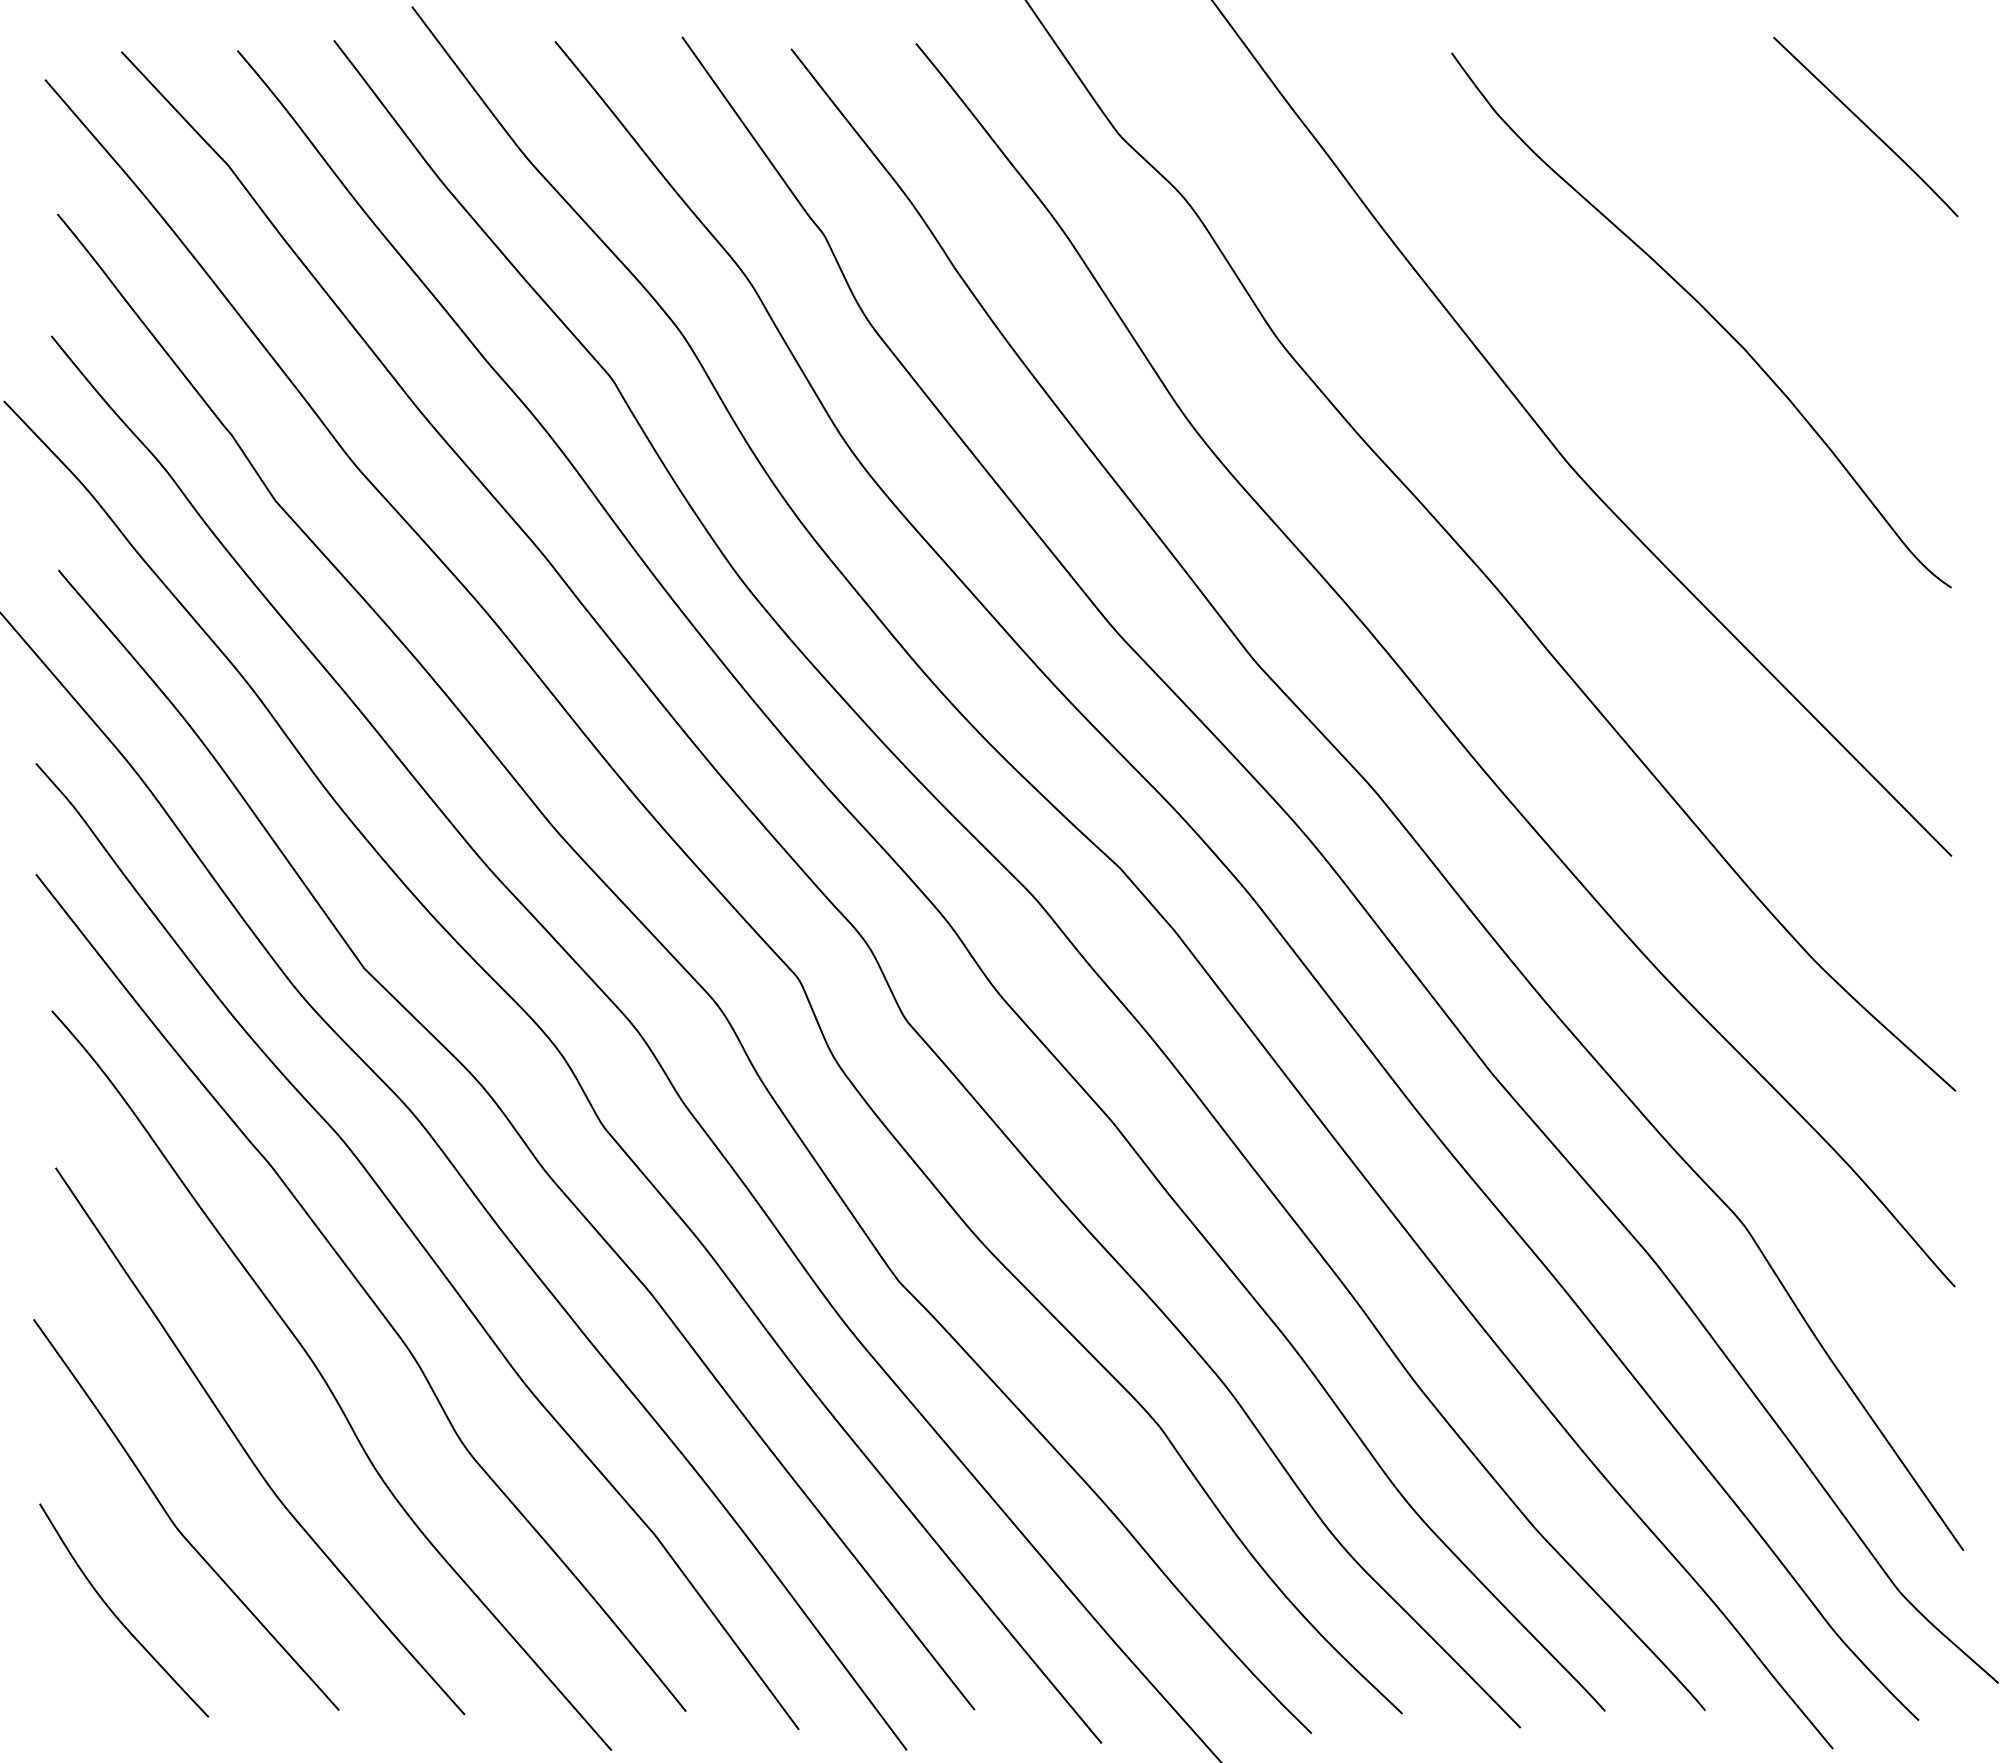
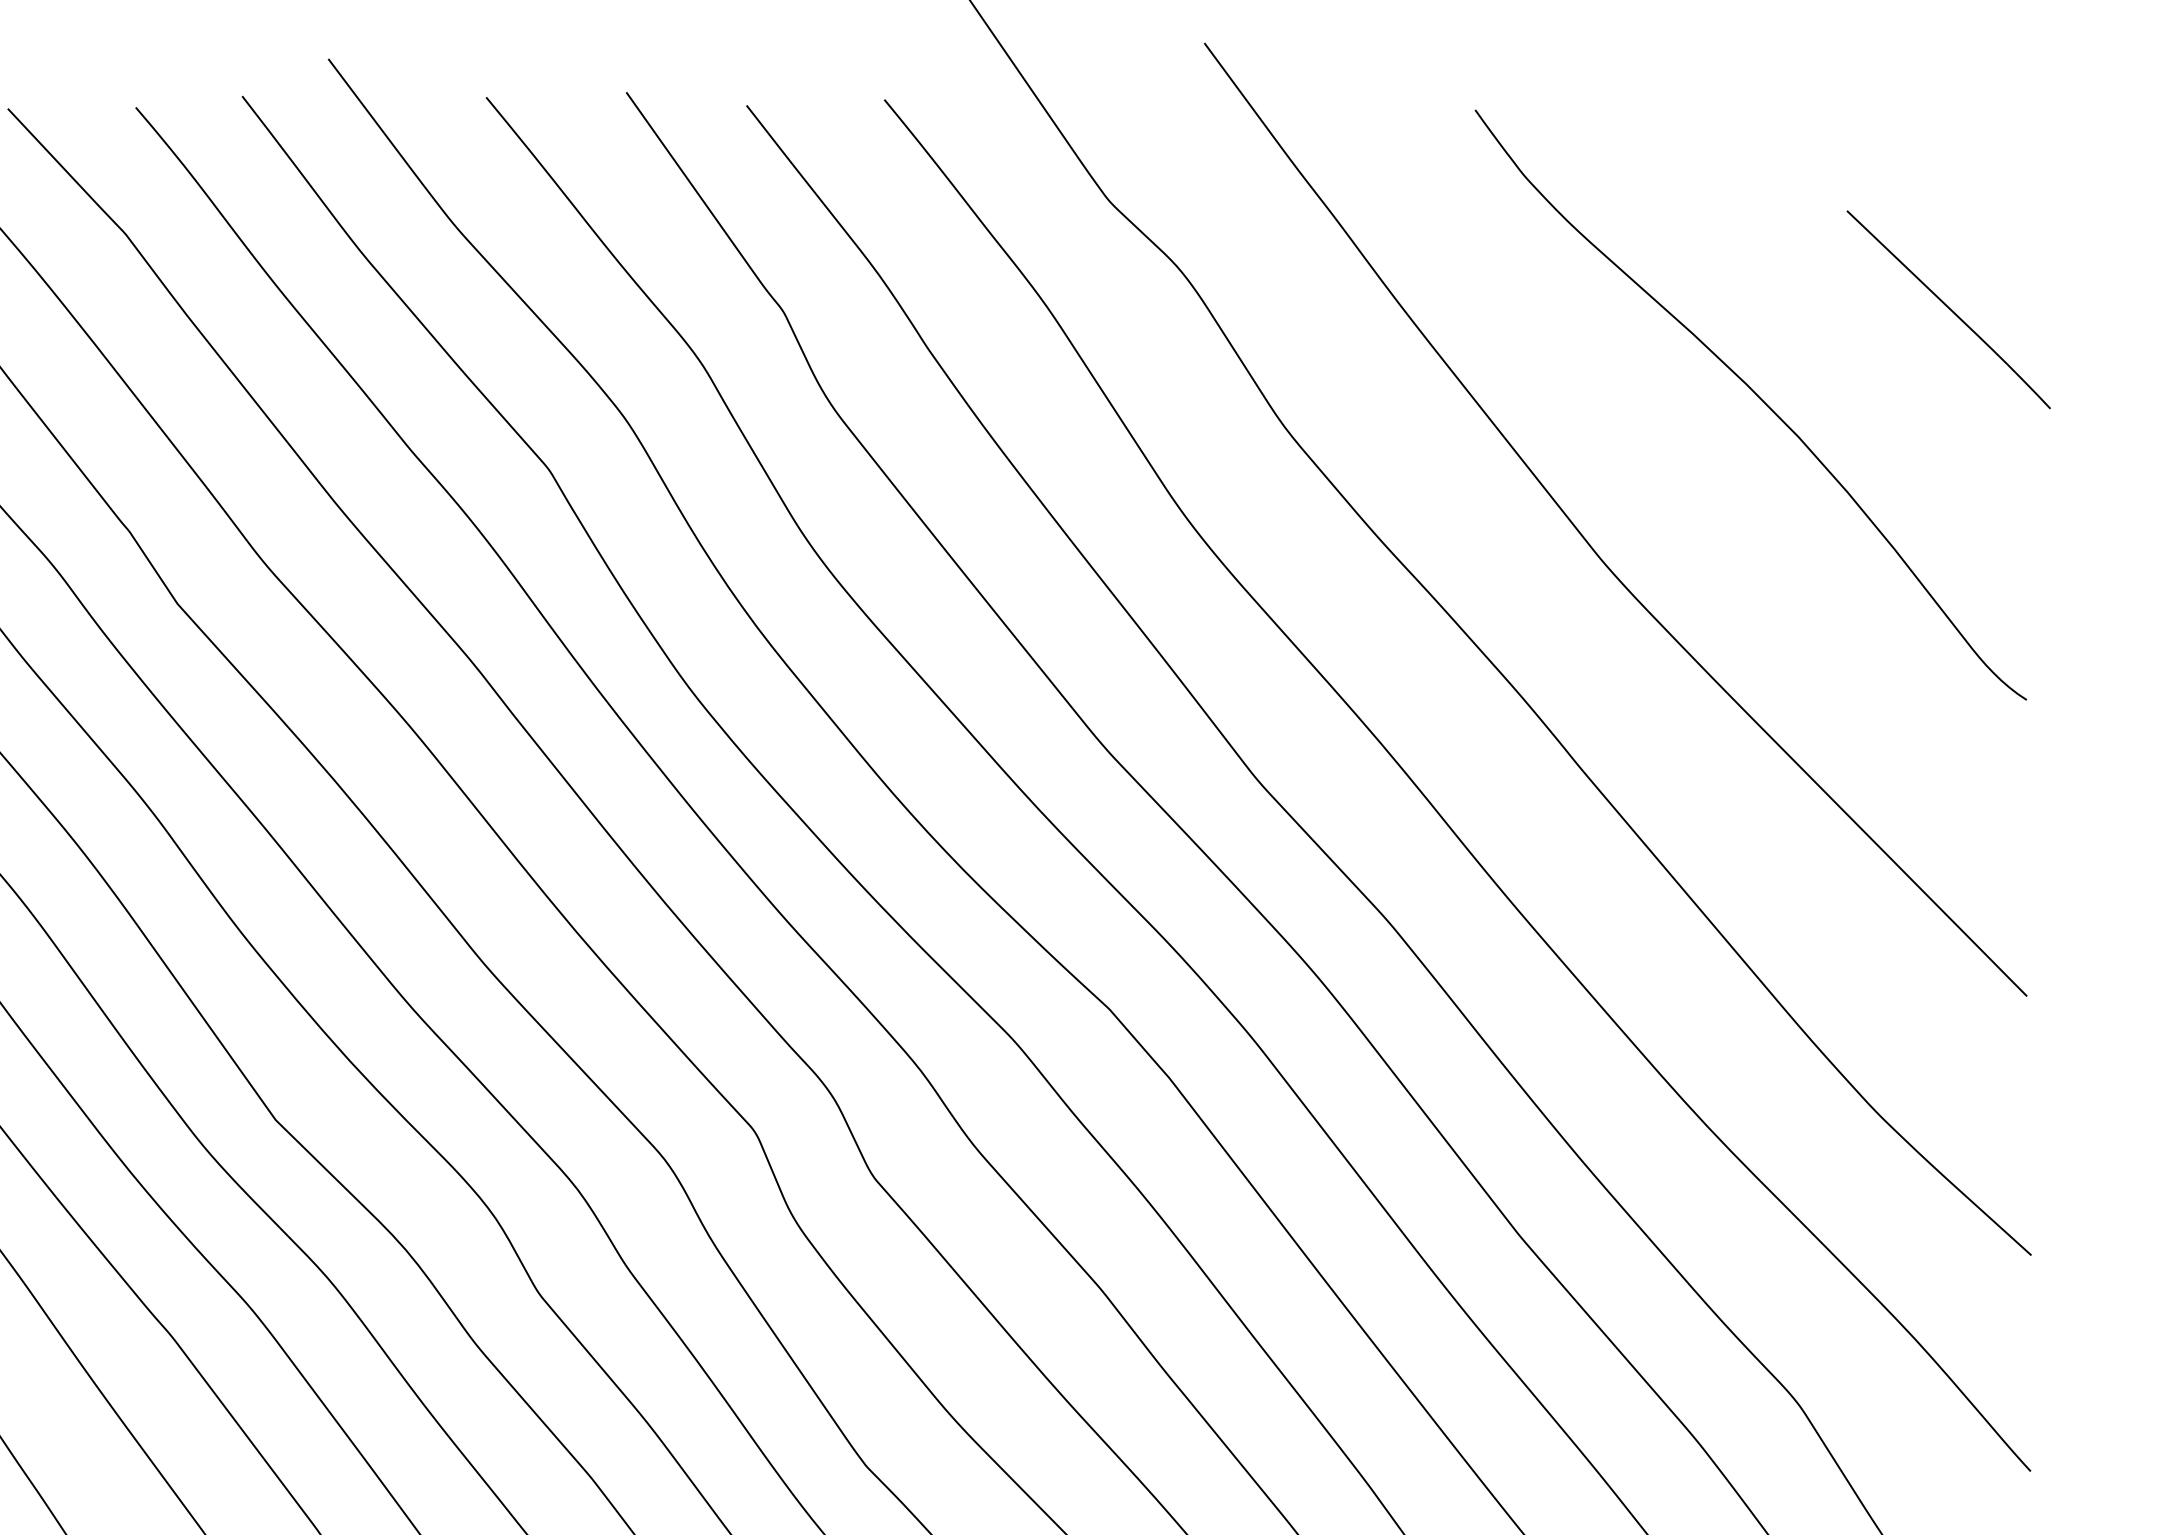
curve: (1865, 126) -> (1948, 309), moved

